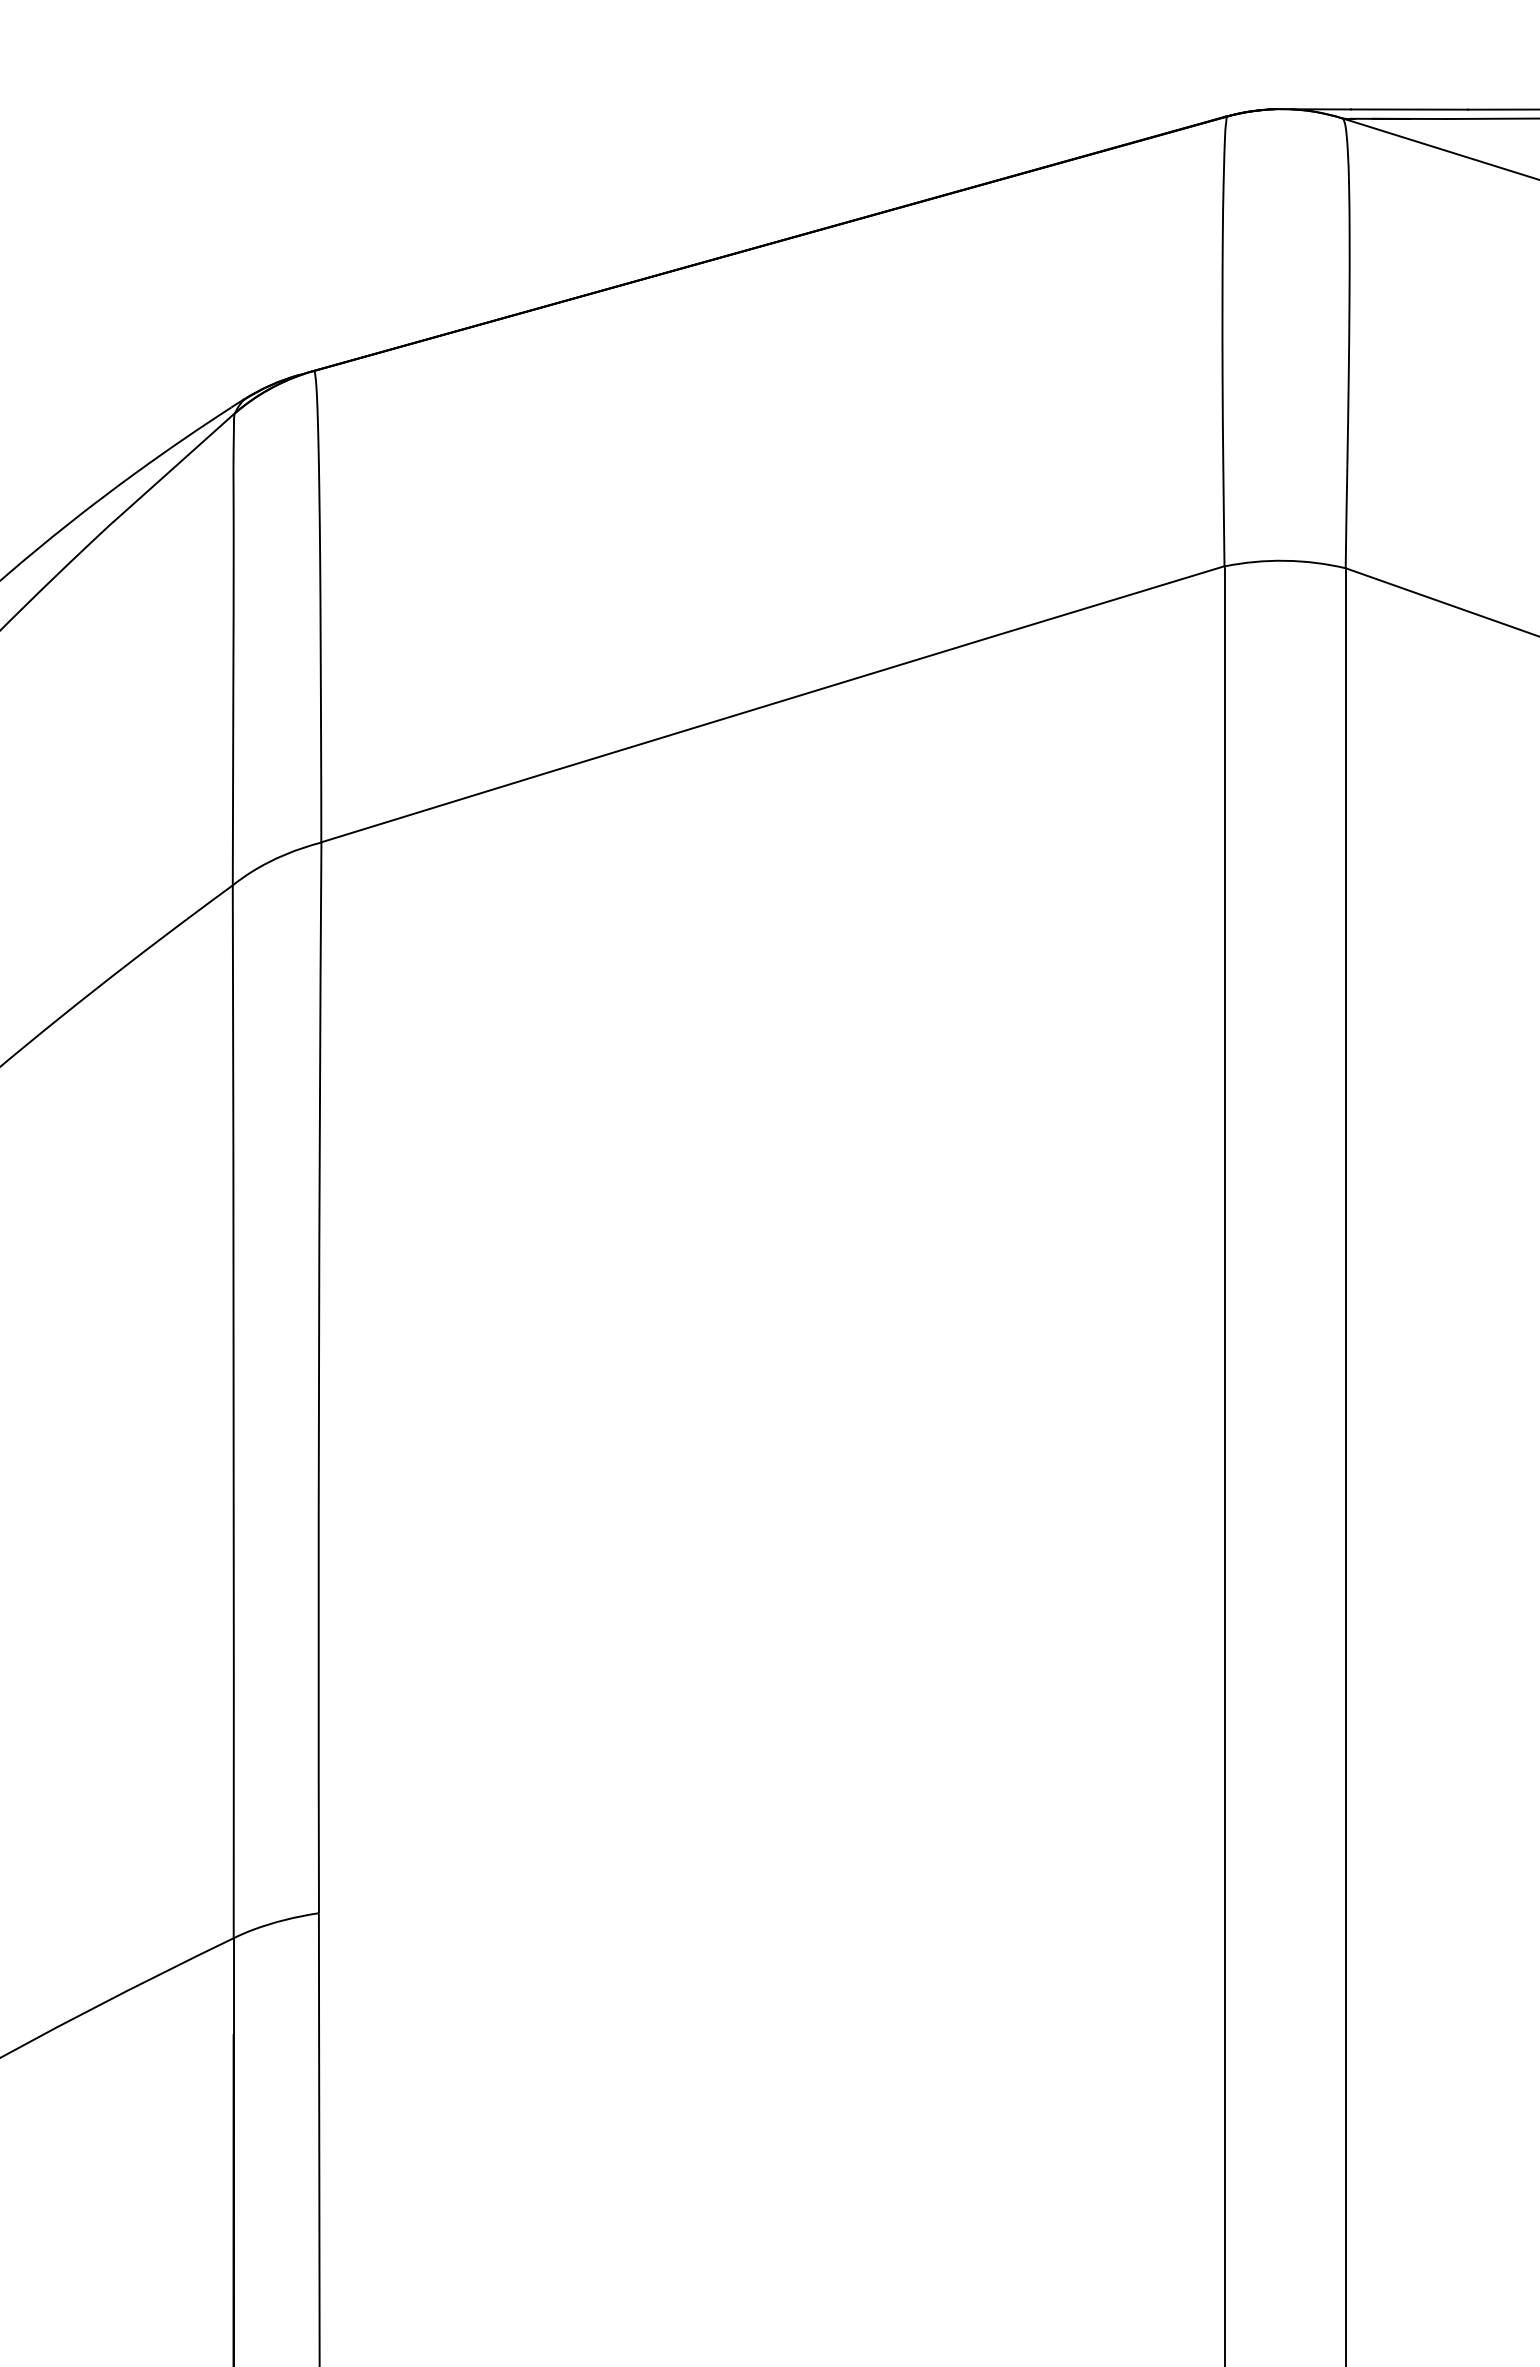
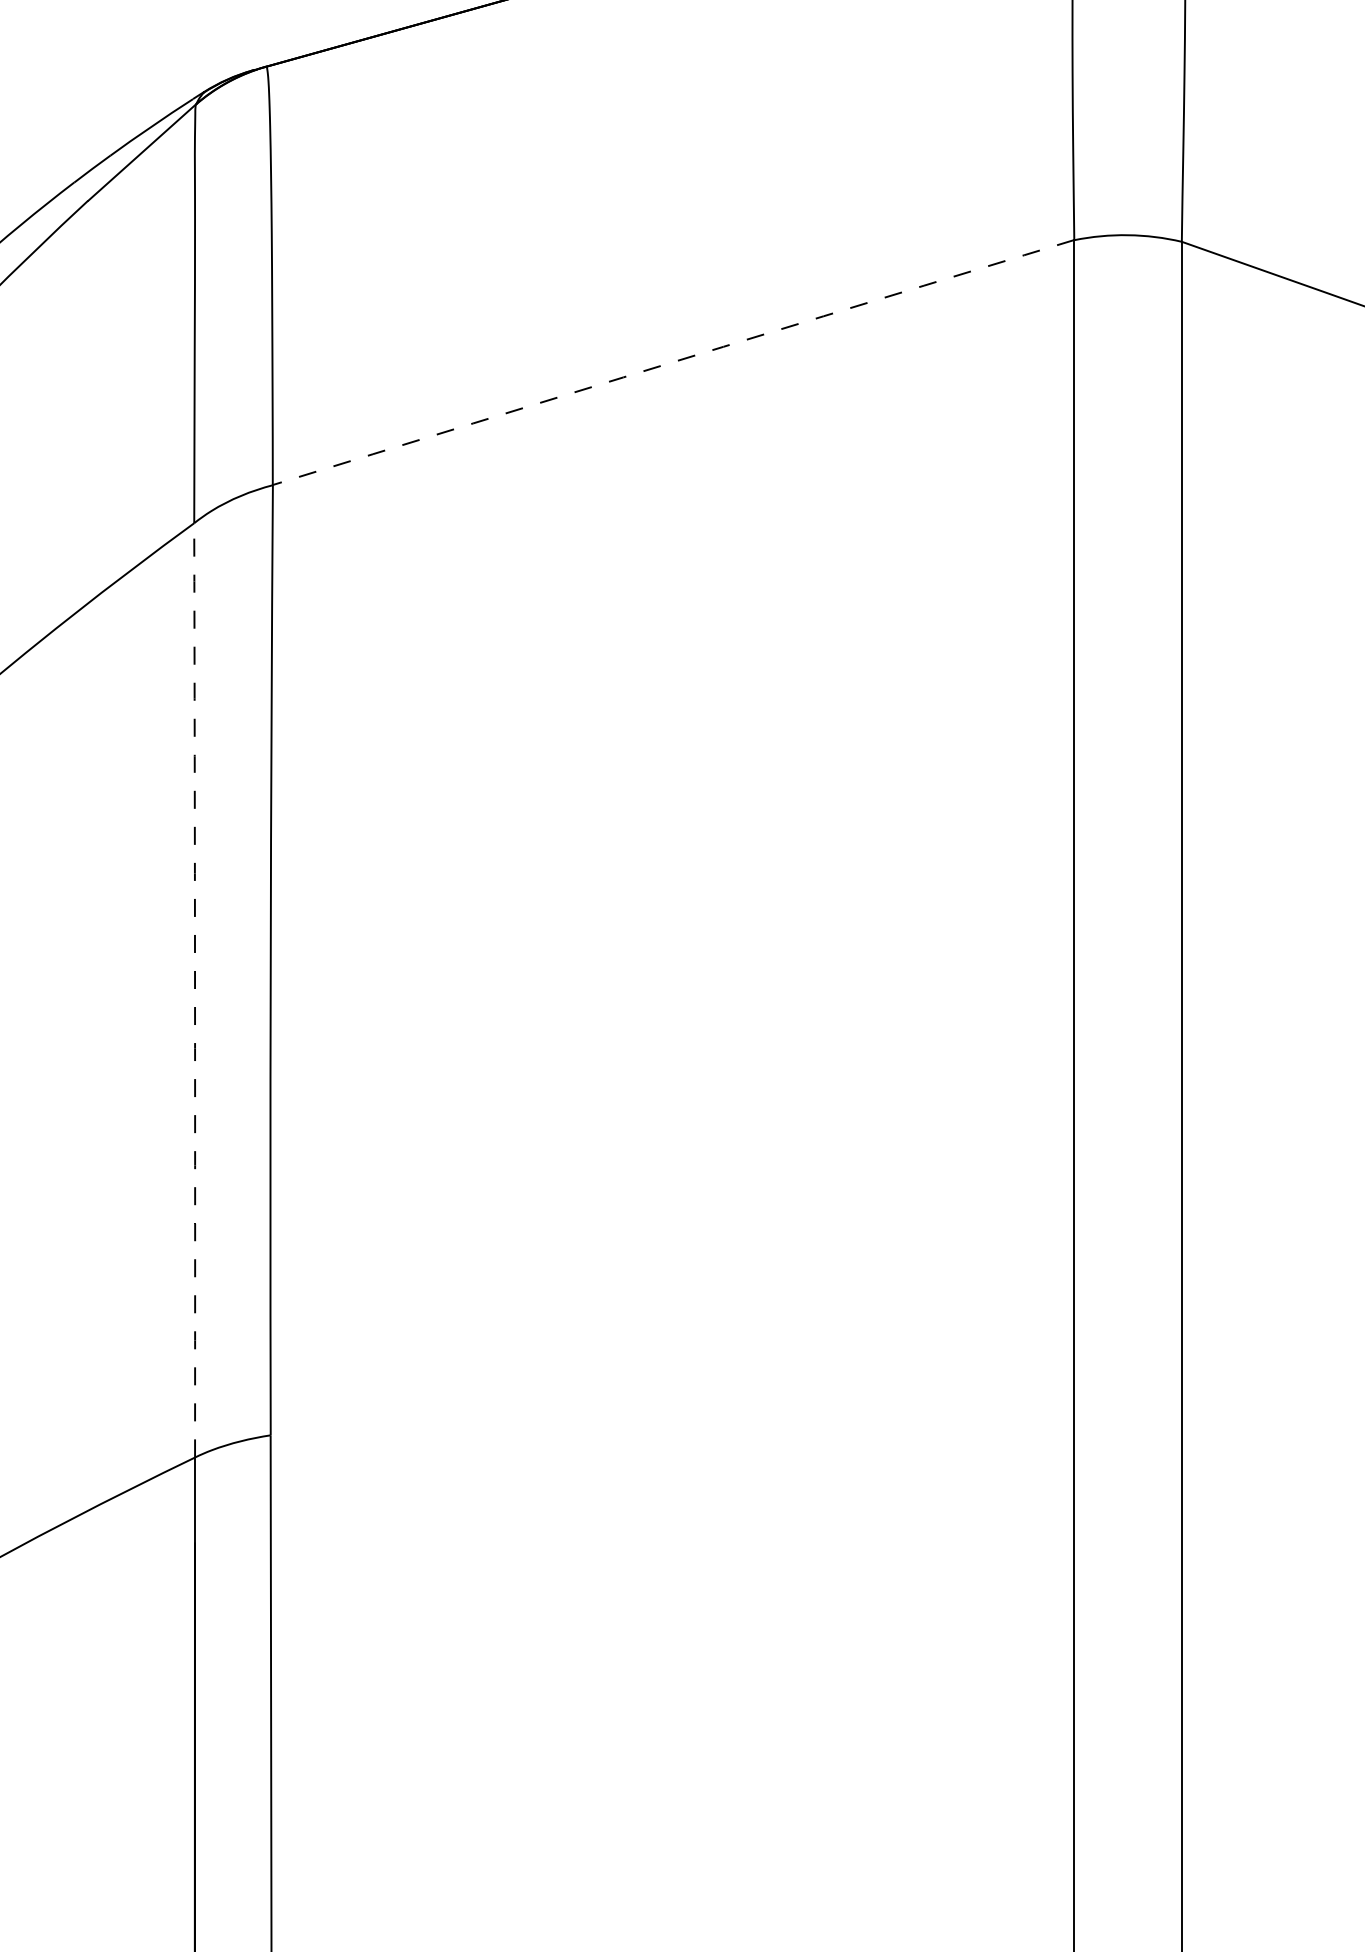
arc: (772, 703) -> (673, 361), solid -> dashed
arc: (233, 1411) -> (194, 990), solid -> dashed

